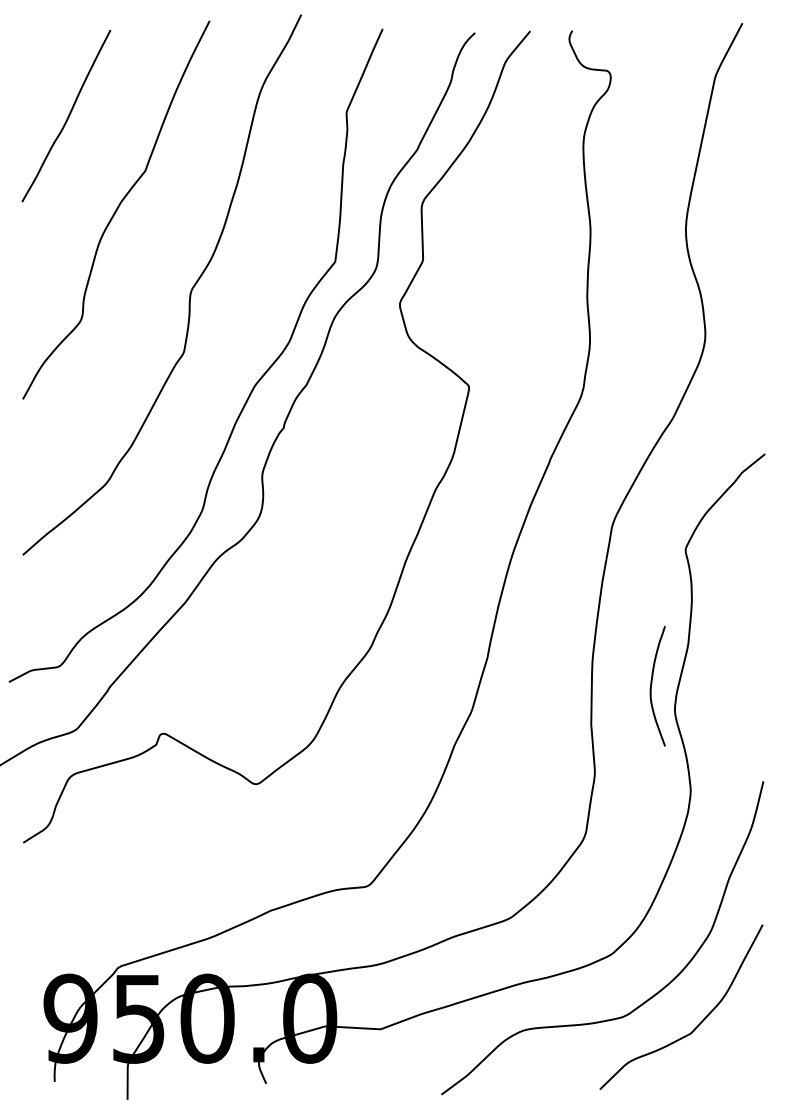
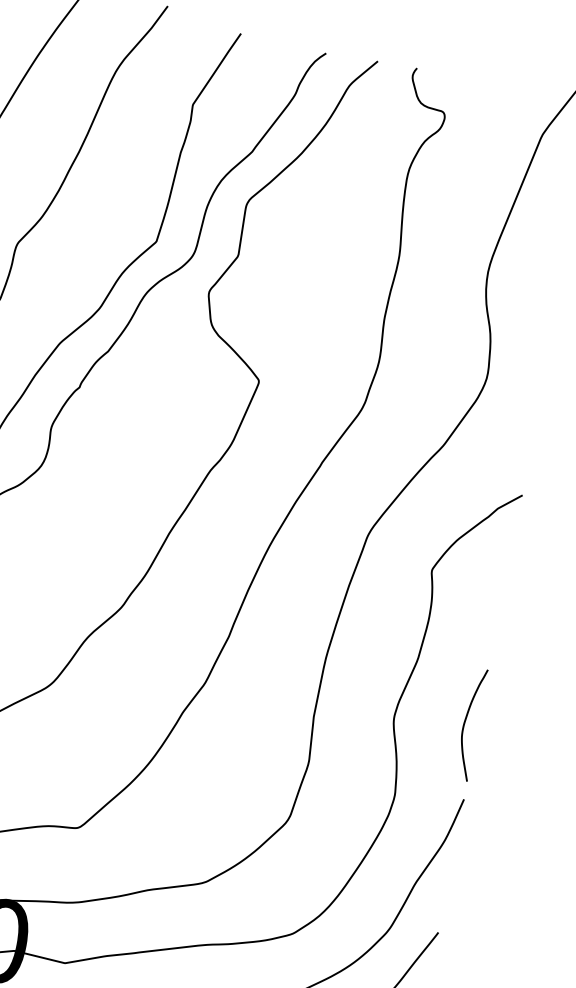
curve: (652, 684) -> (466, 721), moved

